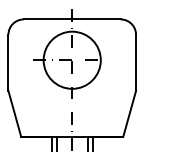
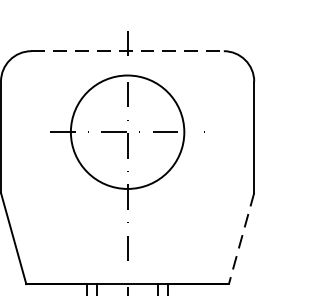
line: (72, 19) -> (128, 51), solid -> dashed
line: (129, 113) -> (241, 237), solid -> dashed

